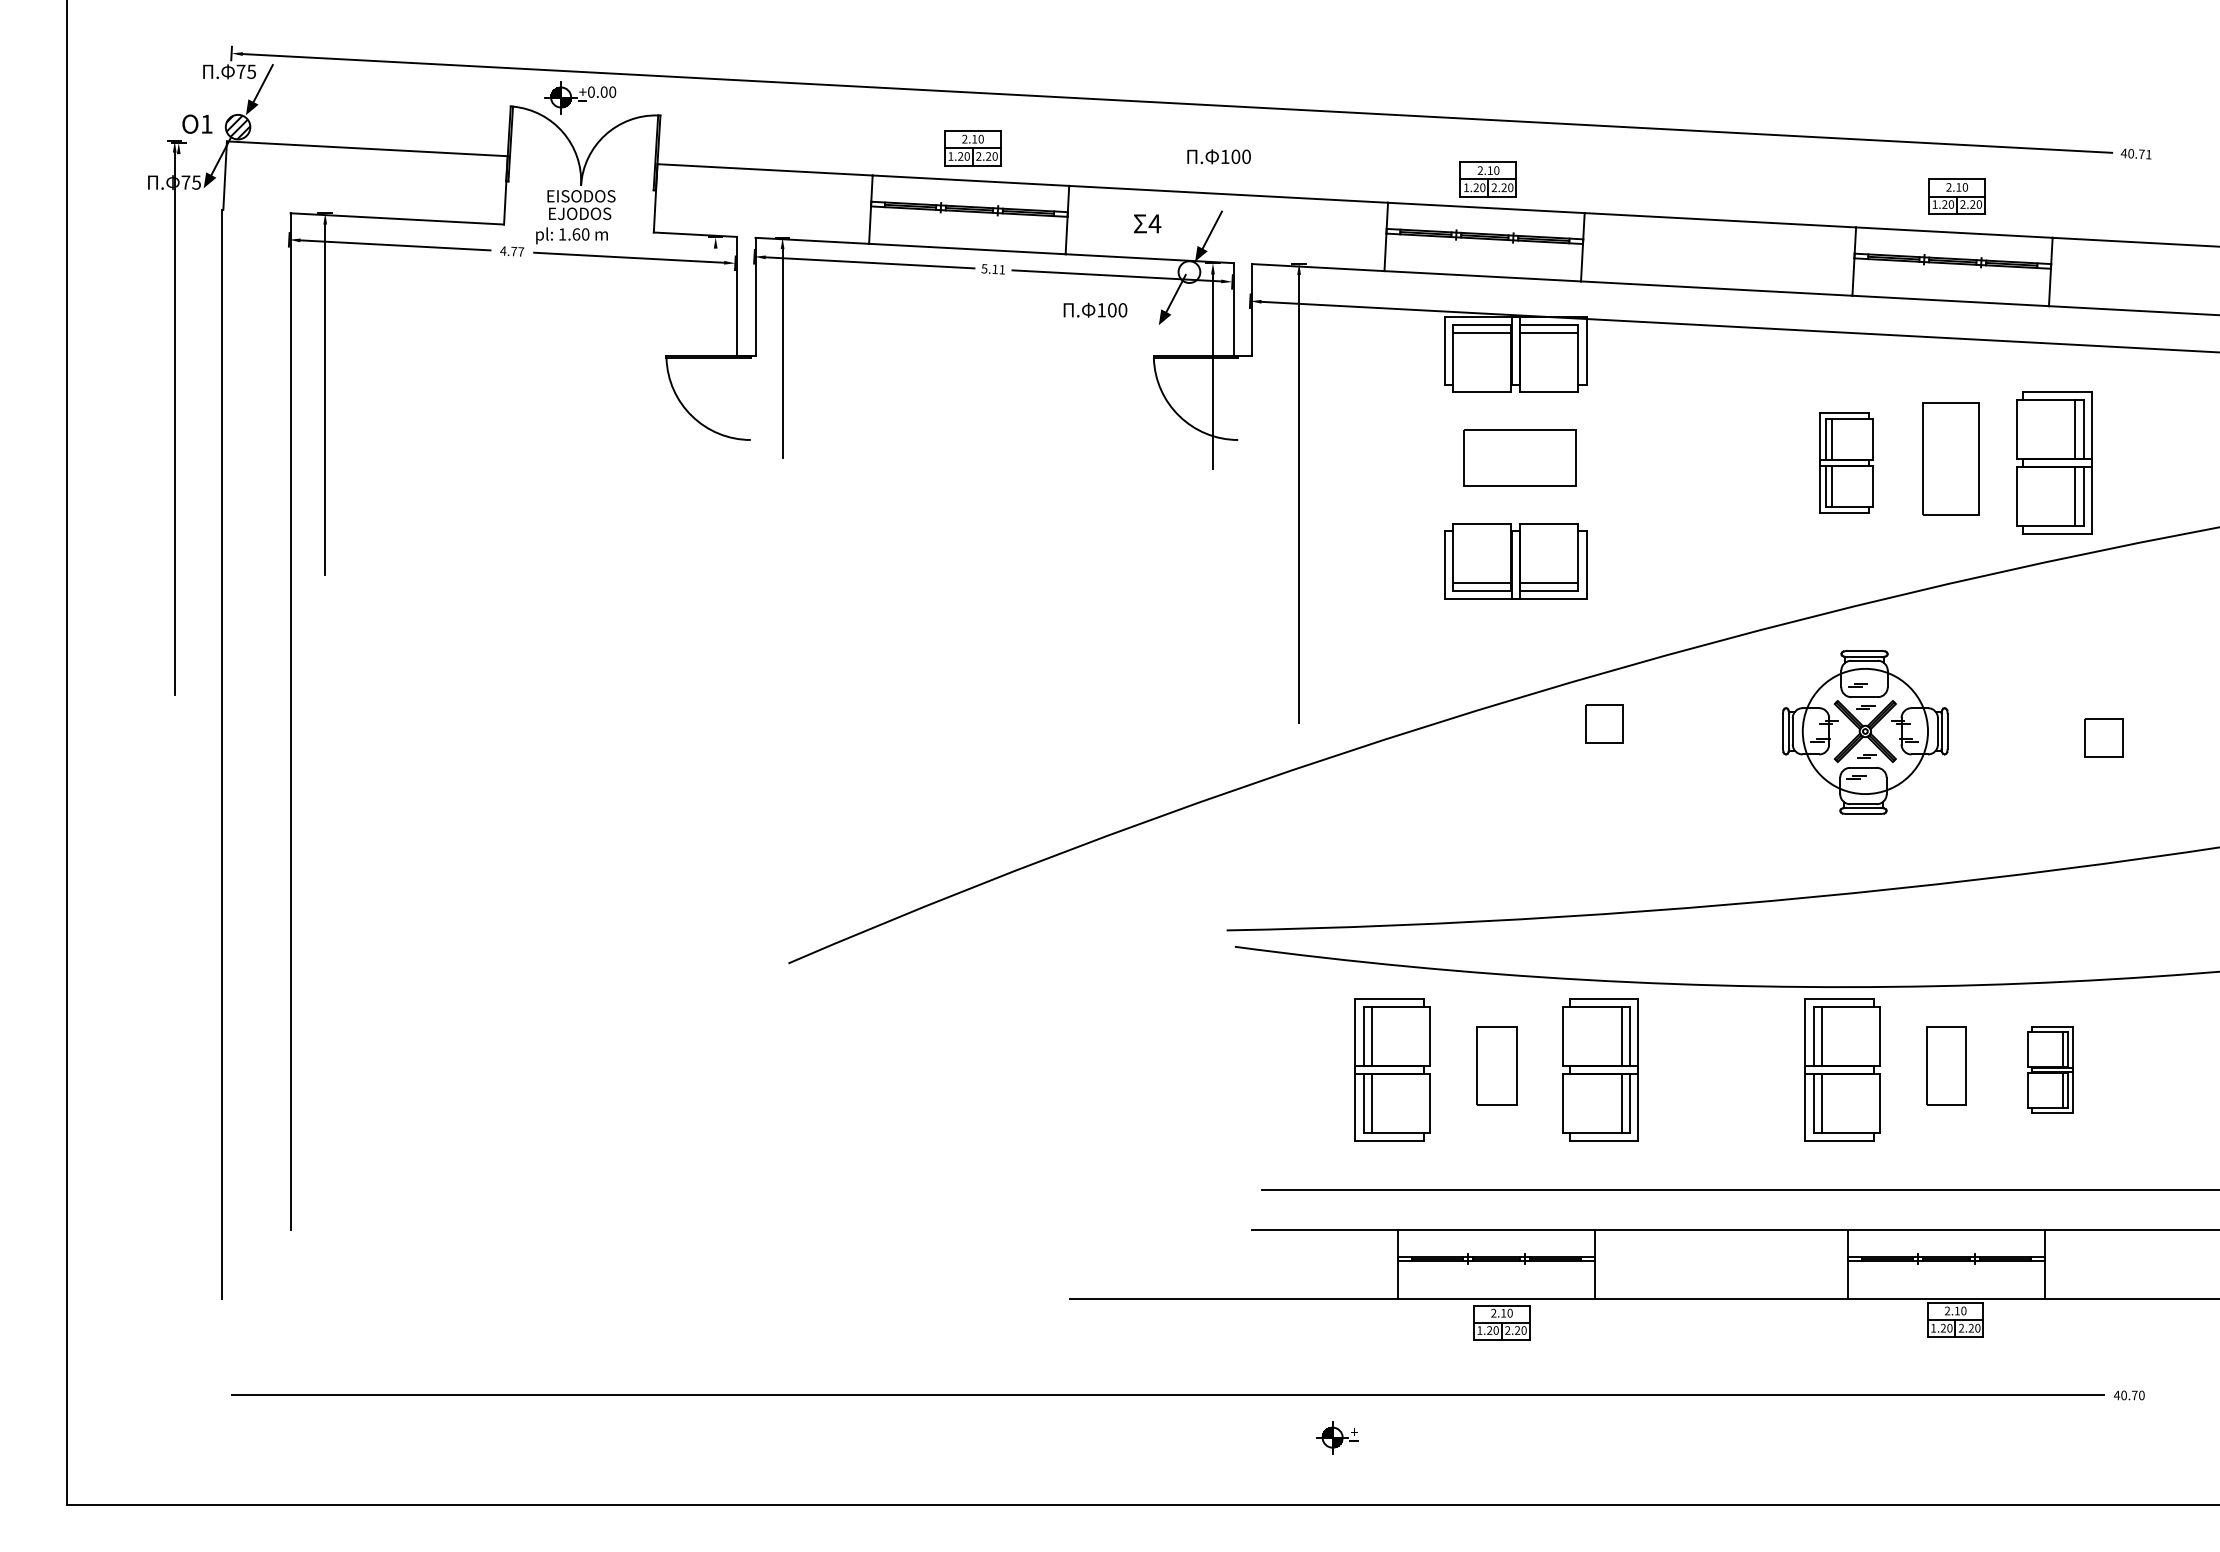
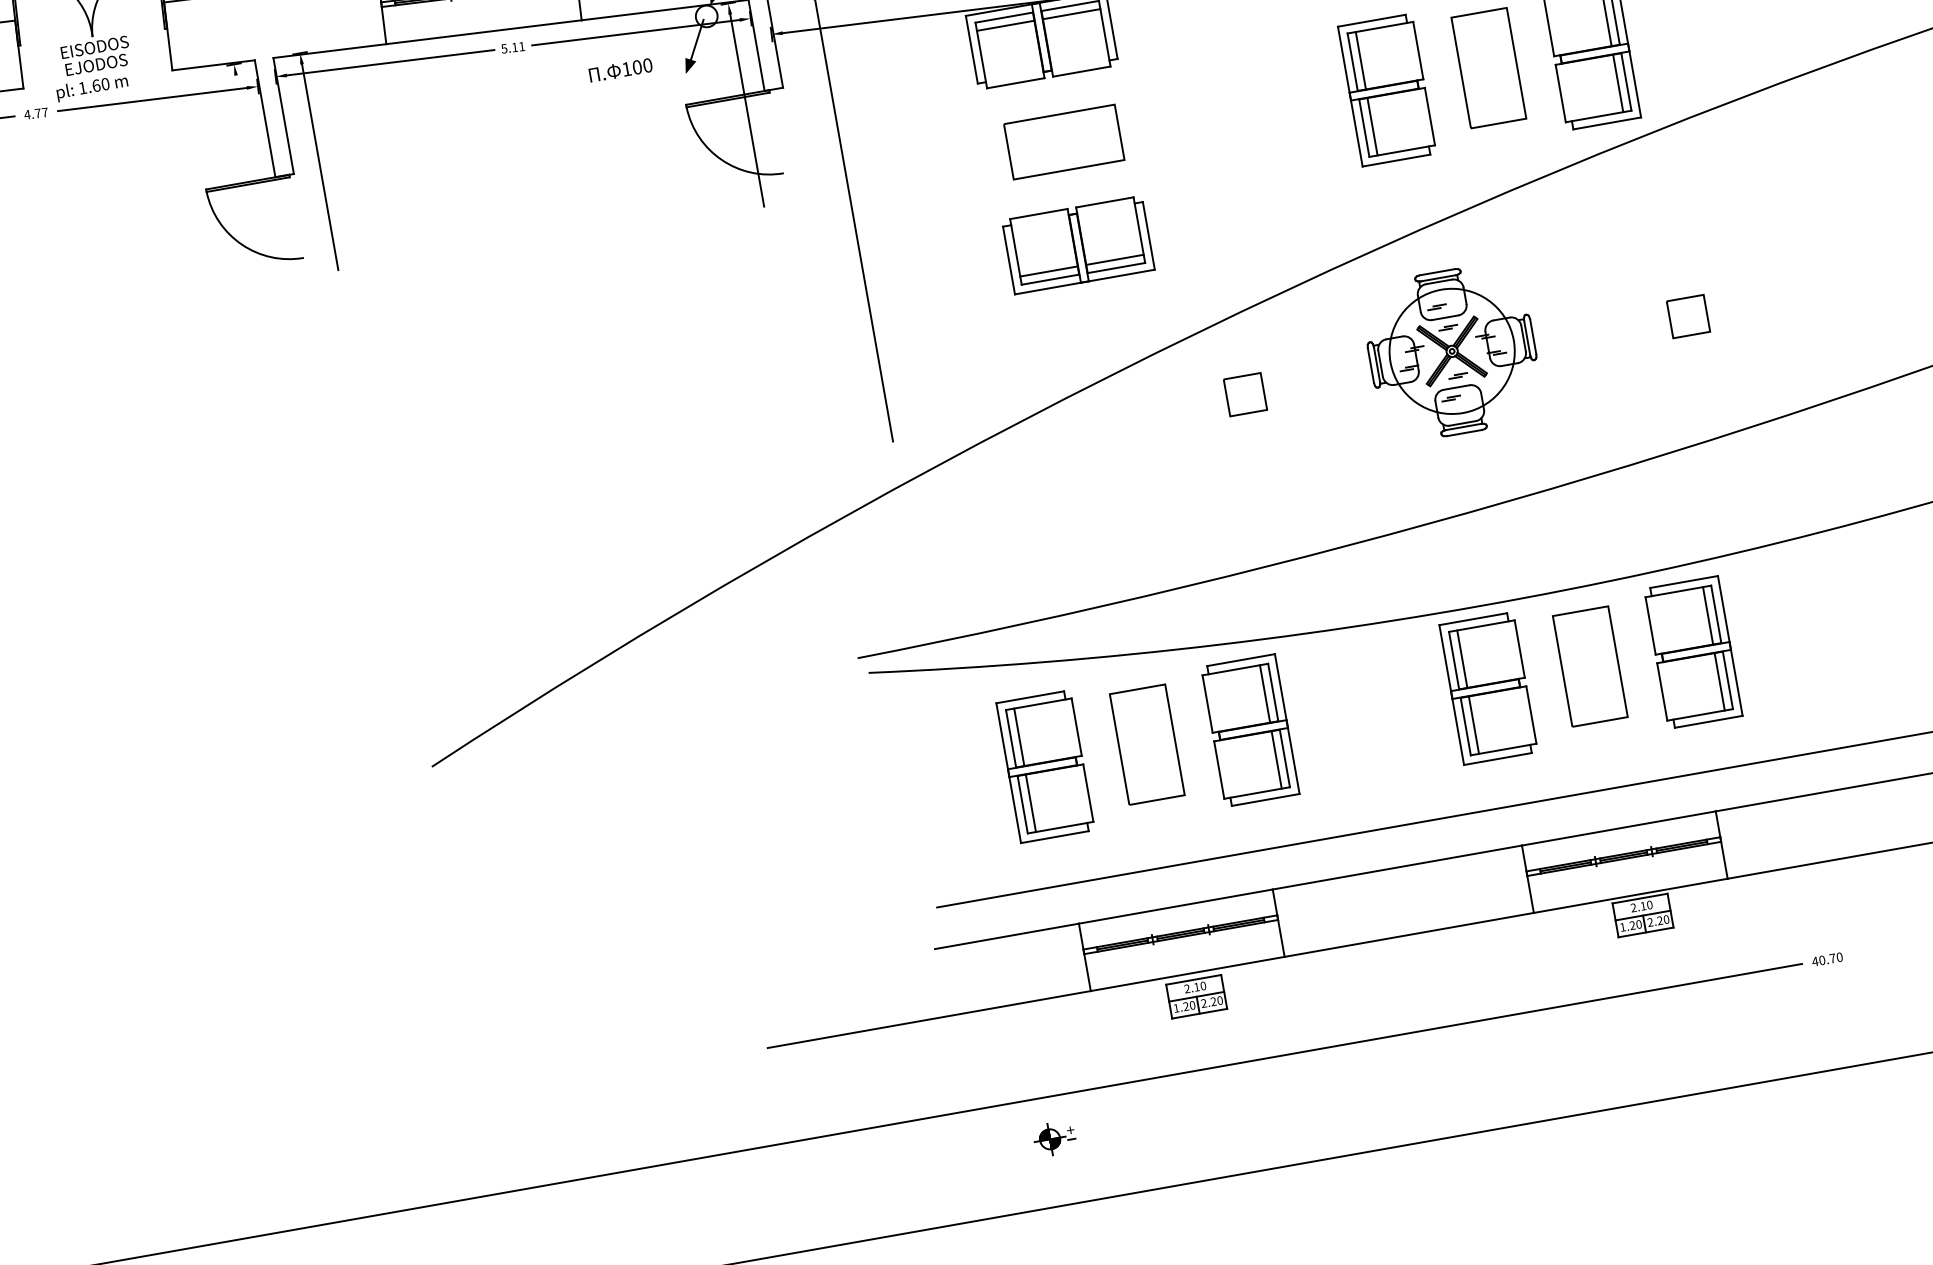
part: (1846, 462) -> (1386, 89), size x1.43
part: (1604, 723) -> (1245, 393), moved
part: (1496, 1065) -> (1146, 744), size x1.43
part: (1946, 1065) -> (1590, 666), size x1.43
part: (2050, 1069) -> (1693, 652), size x1.67

